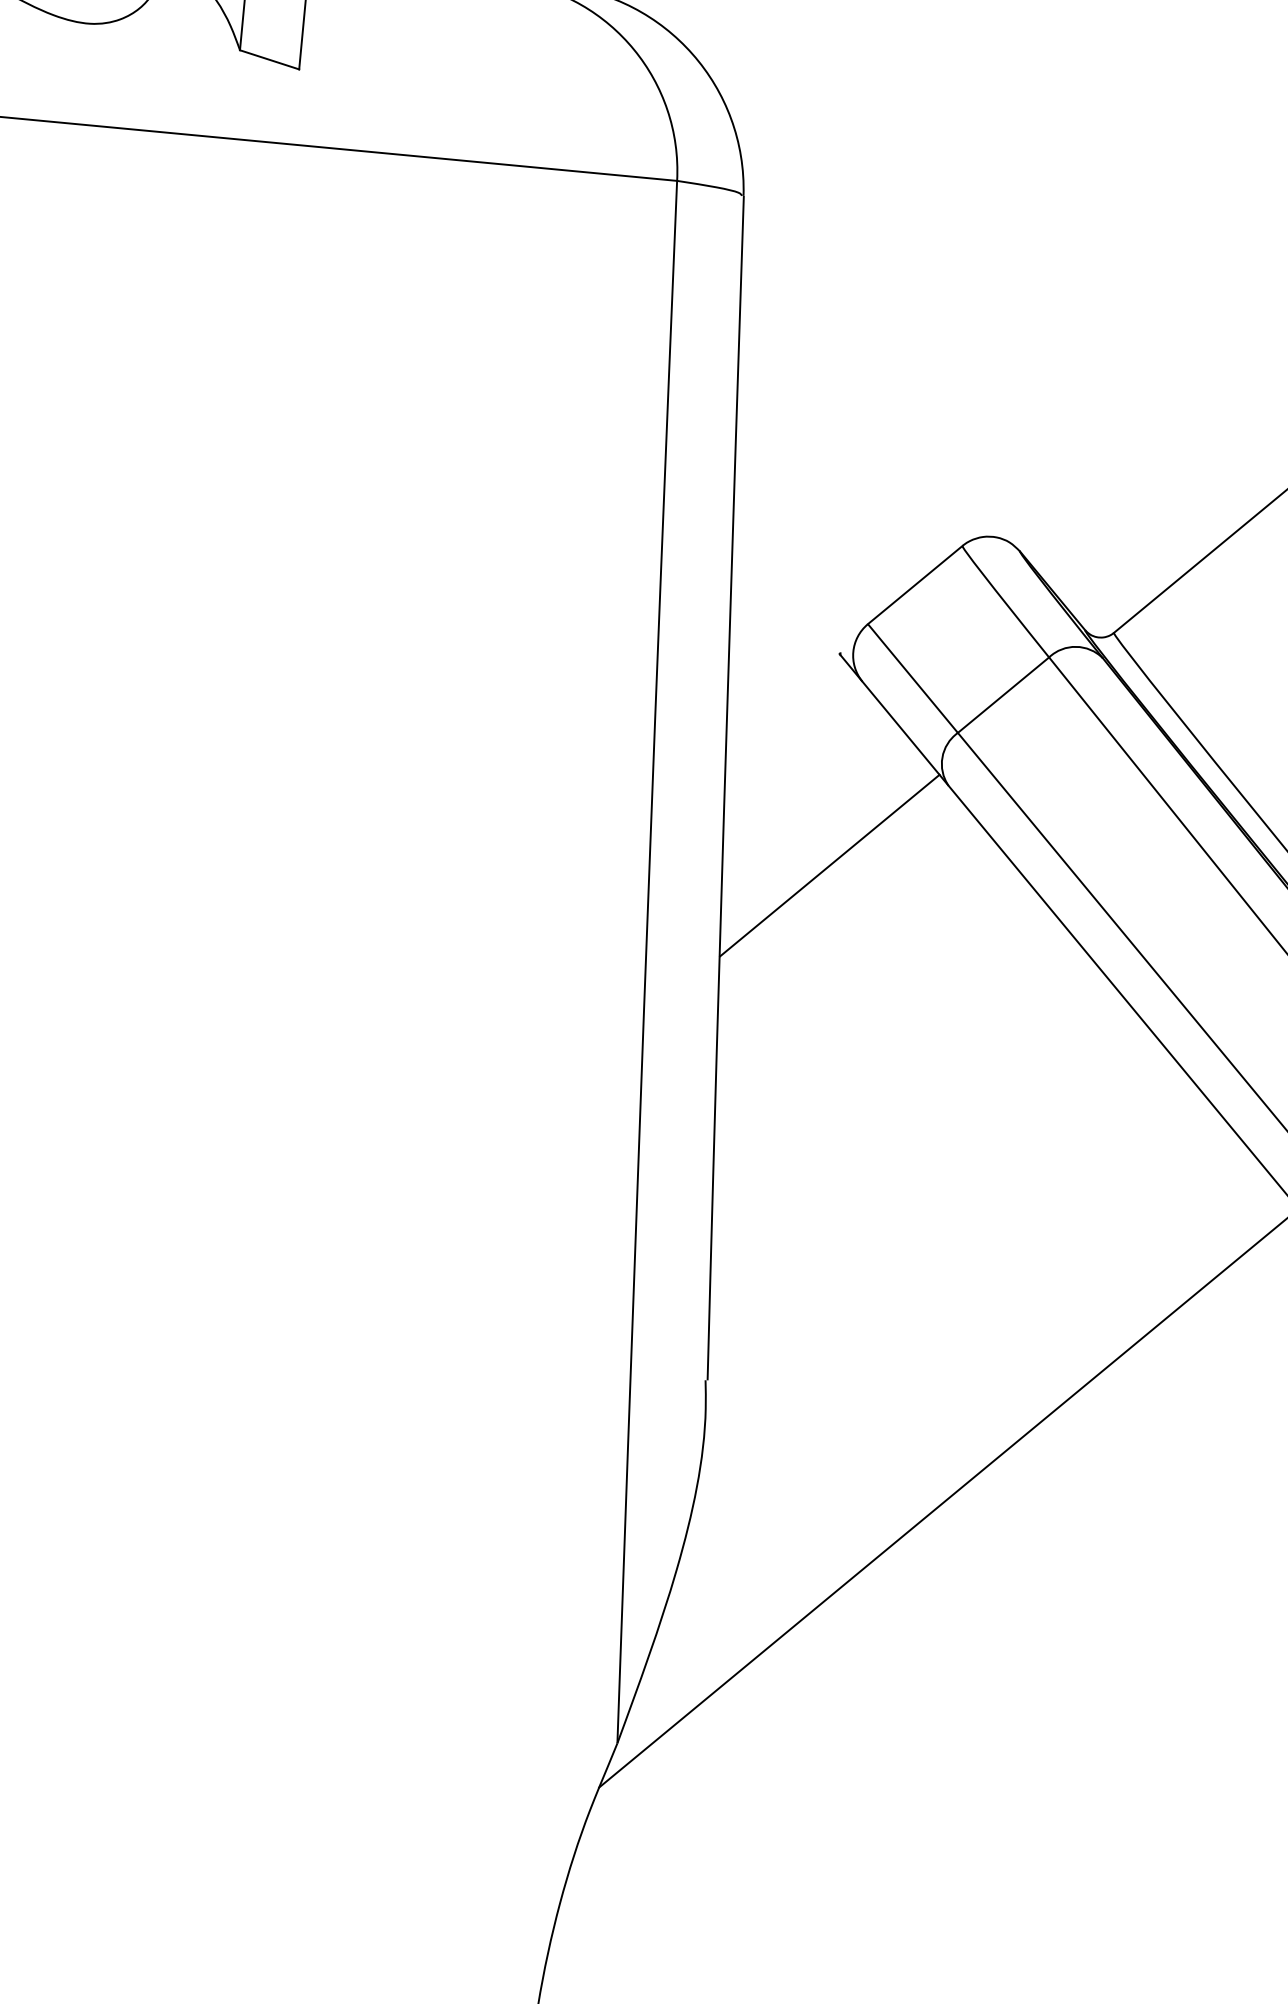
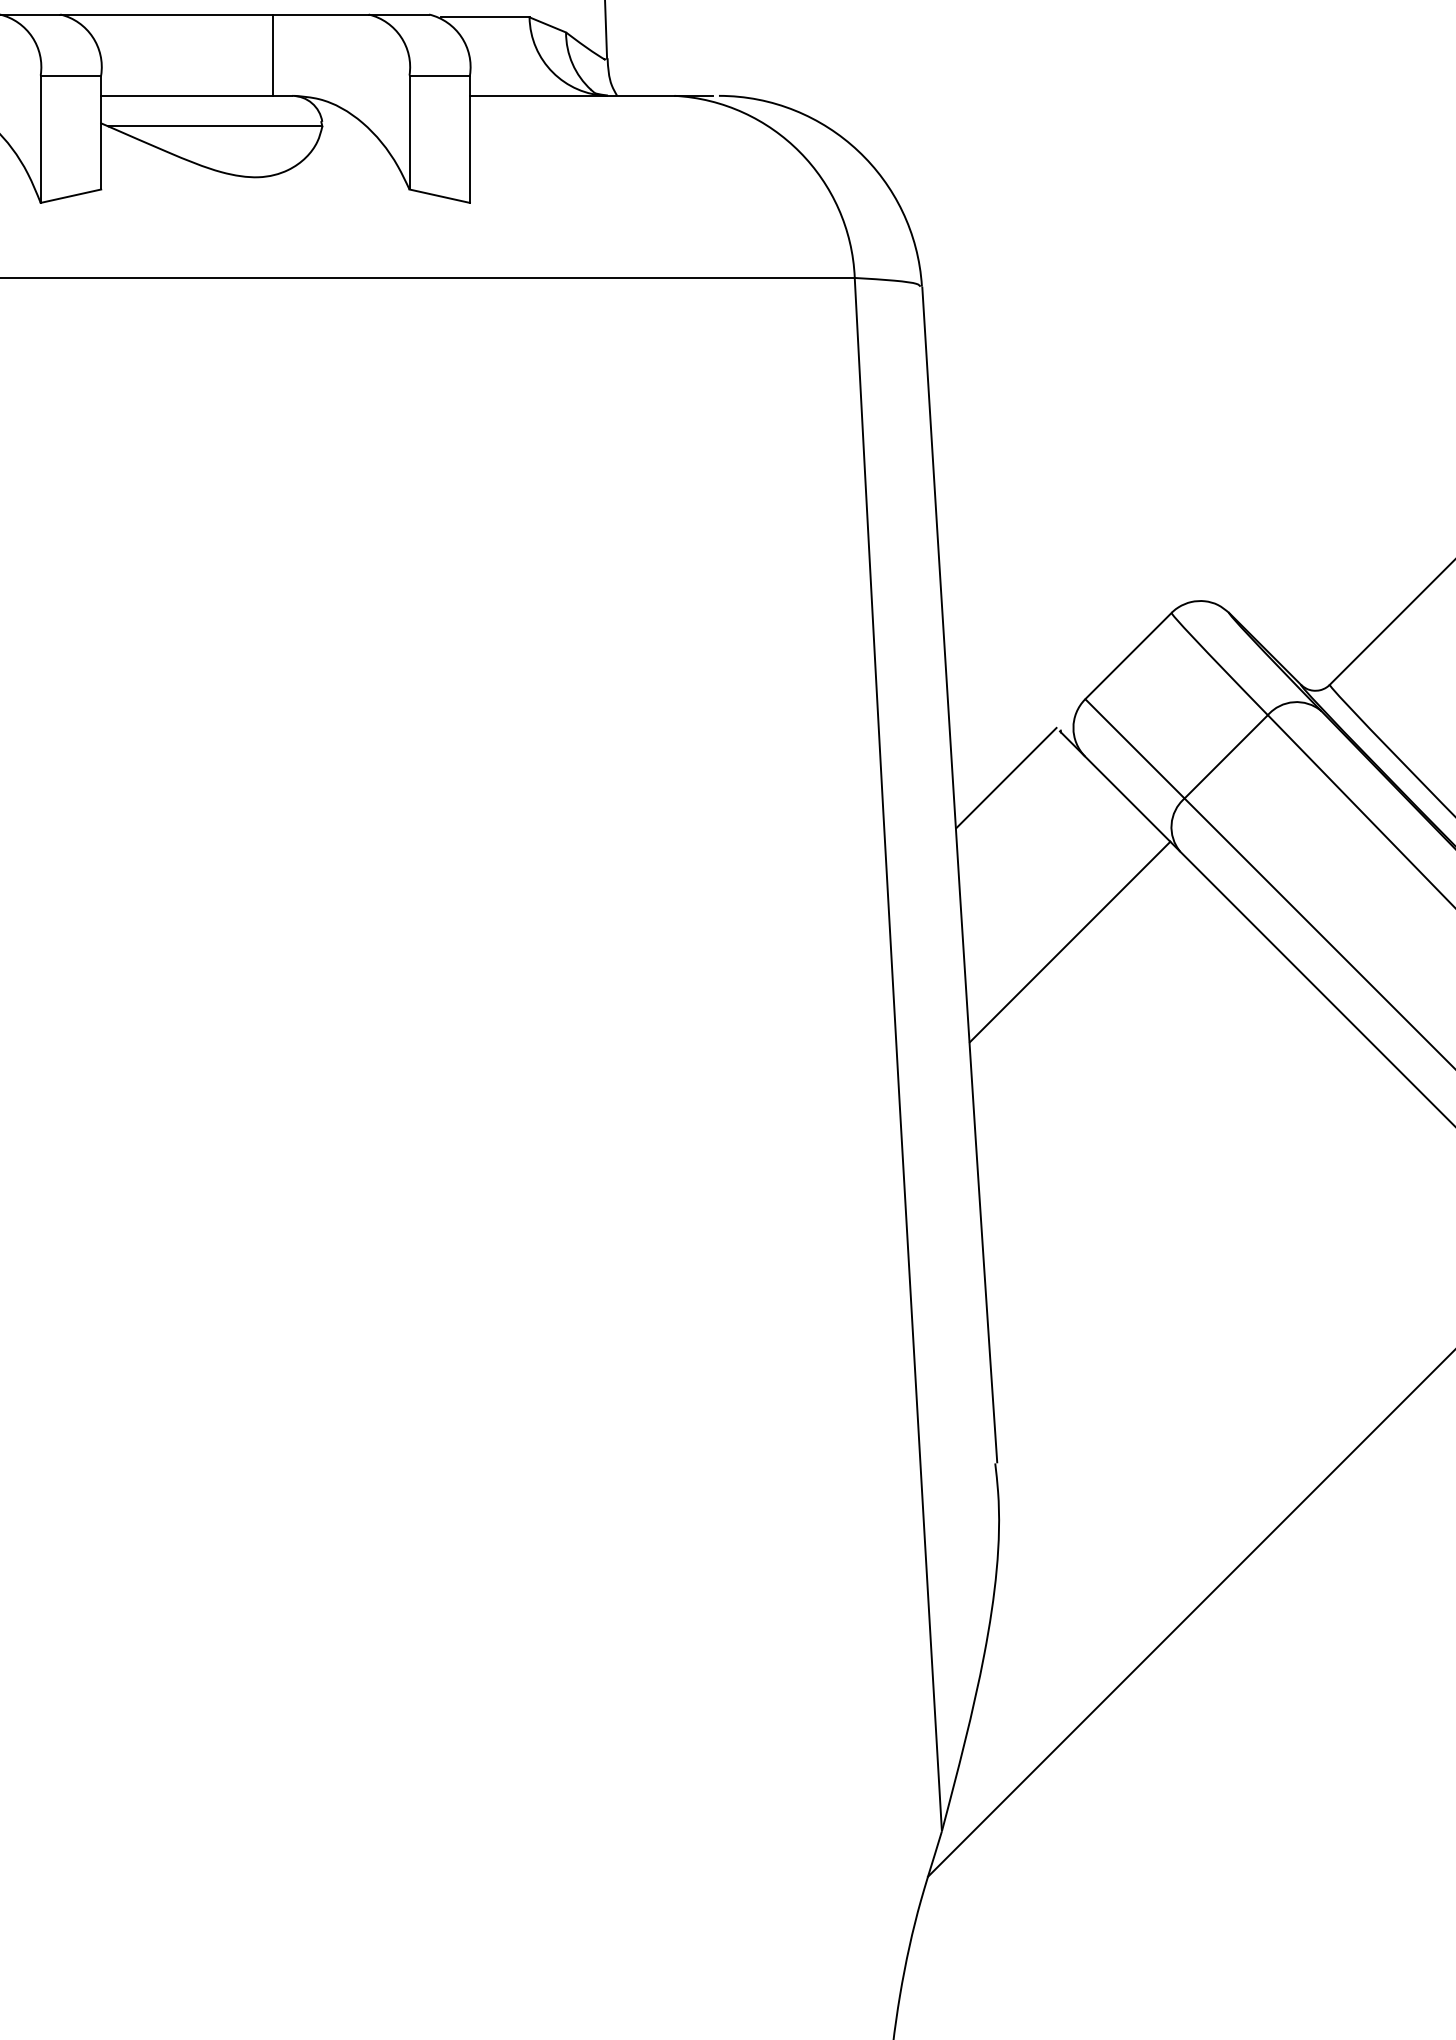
line: (781, 695) -> (1006, 777), added

